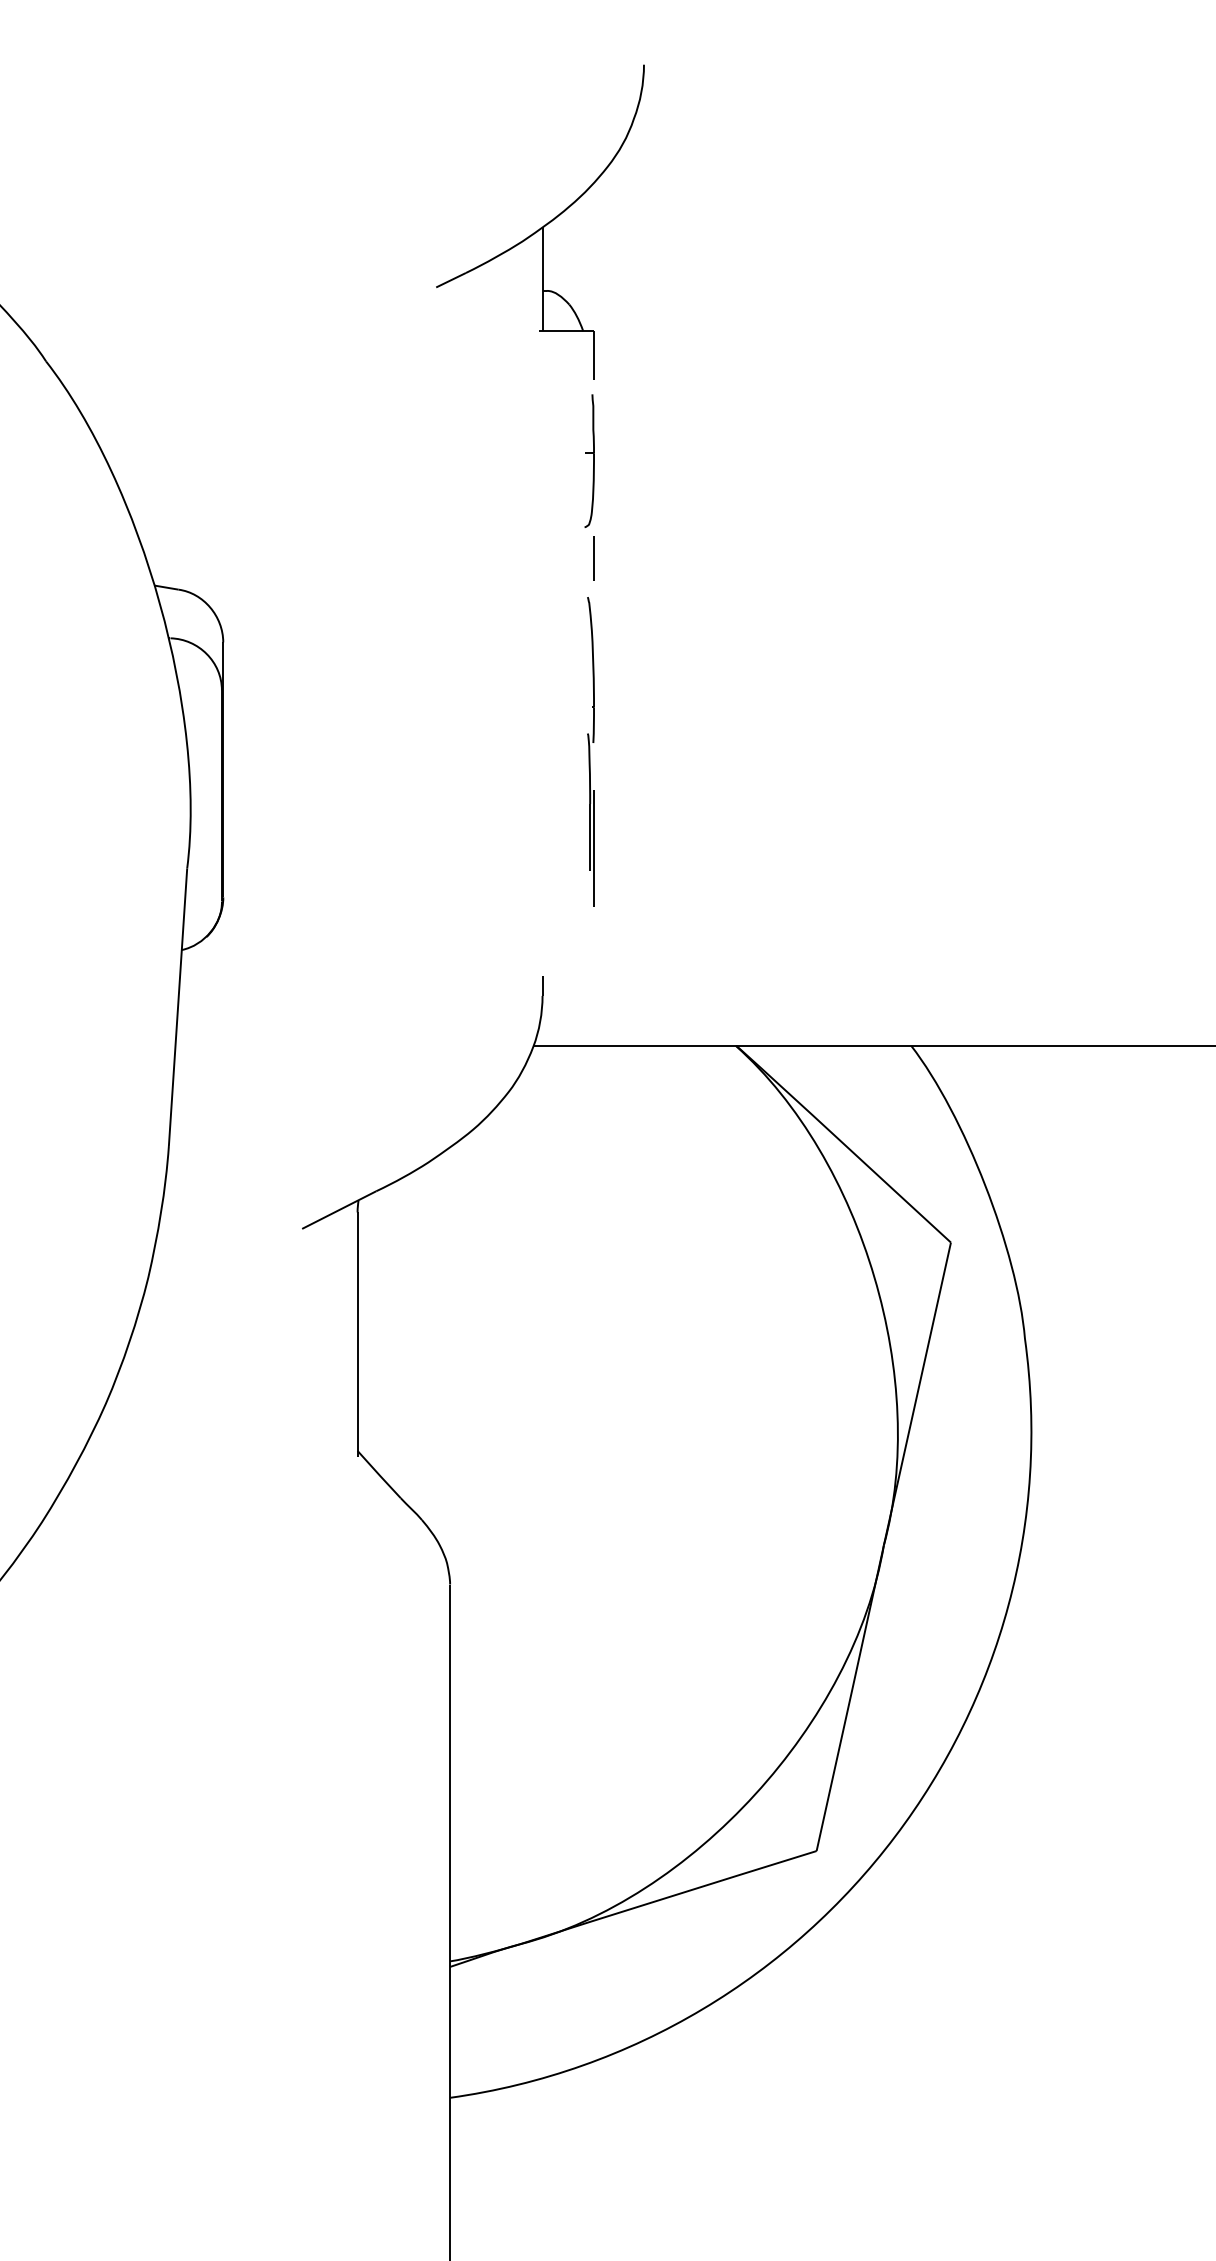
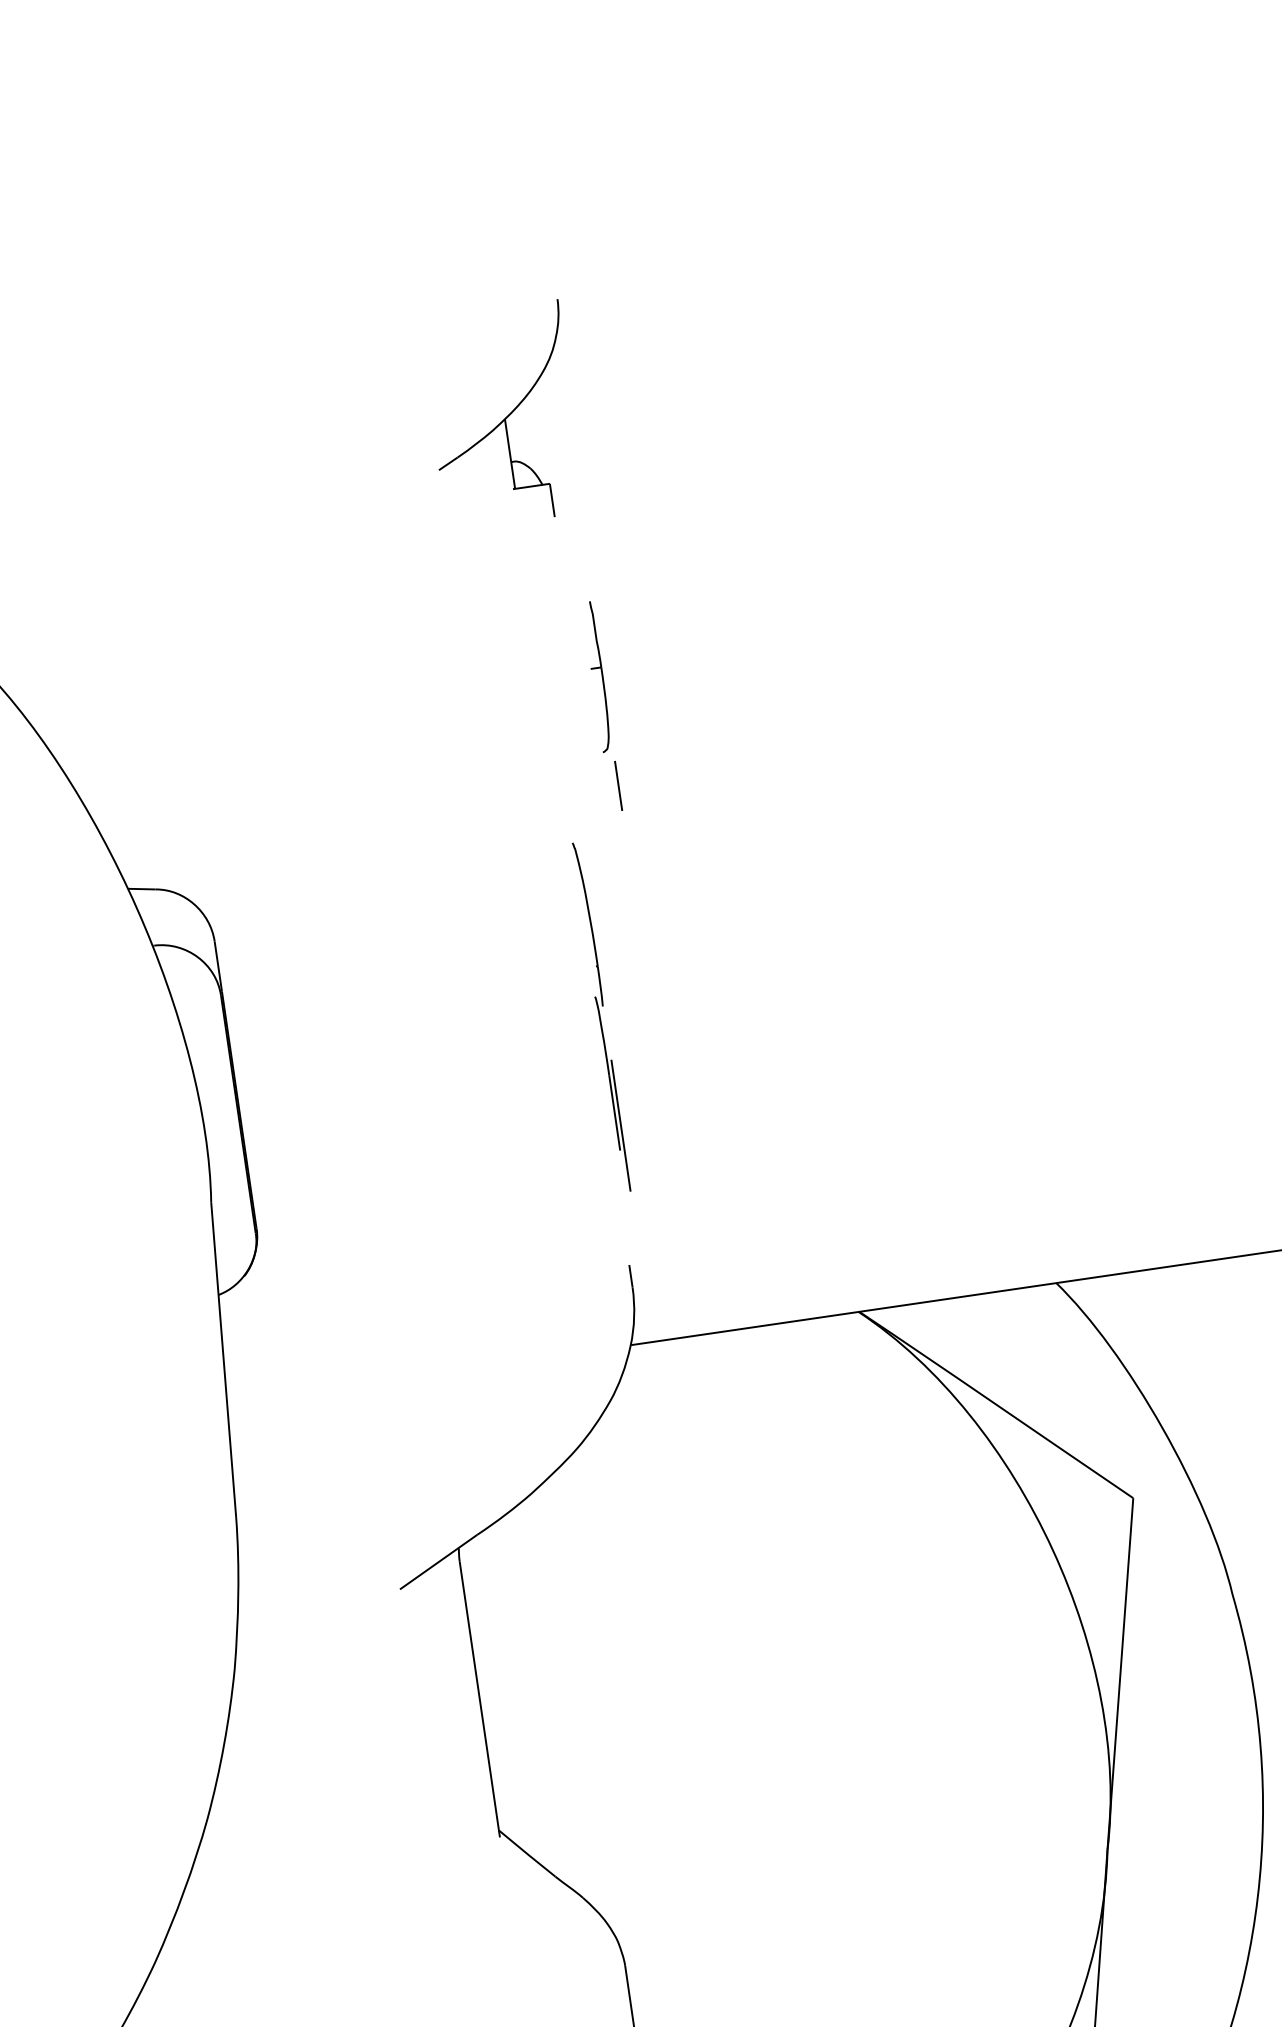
part: (540, 221) -> (502, 415), size x0.6
part: (590, 751) -> (601, 1016), moved

